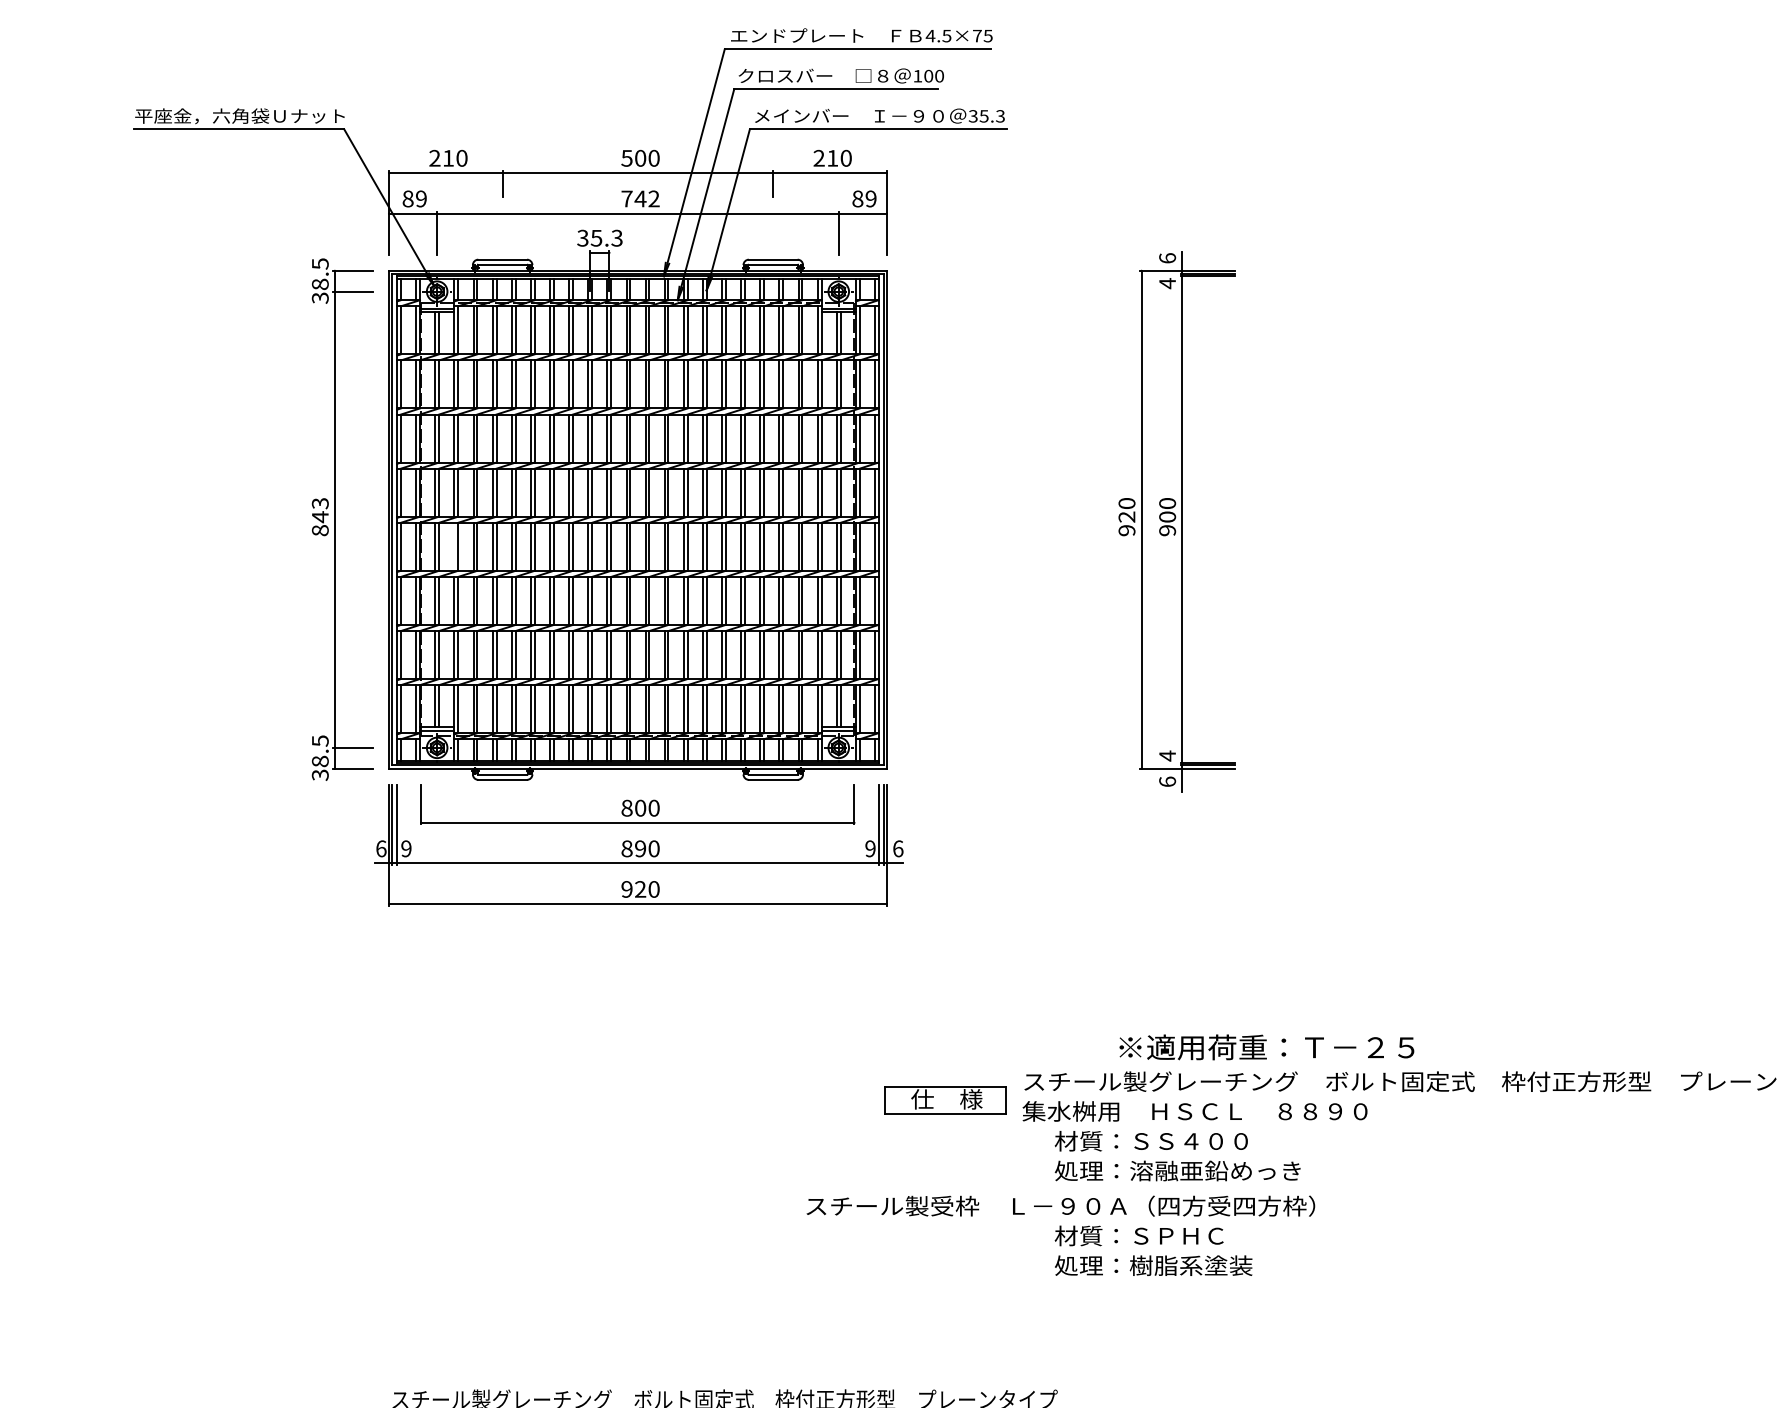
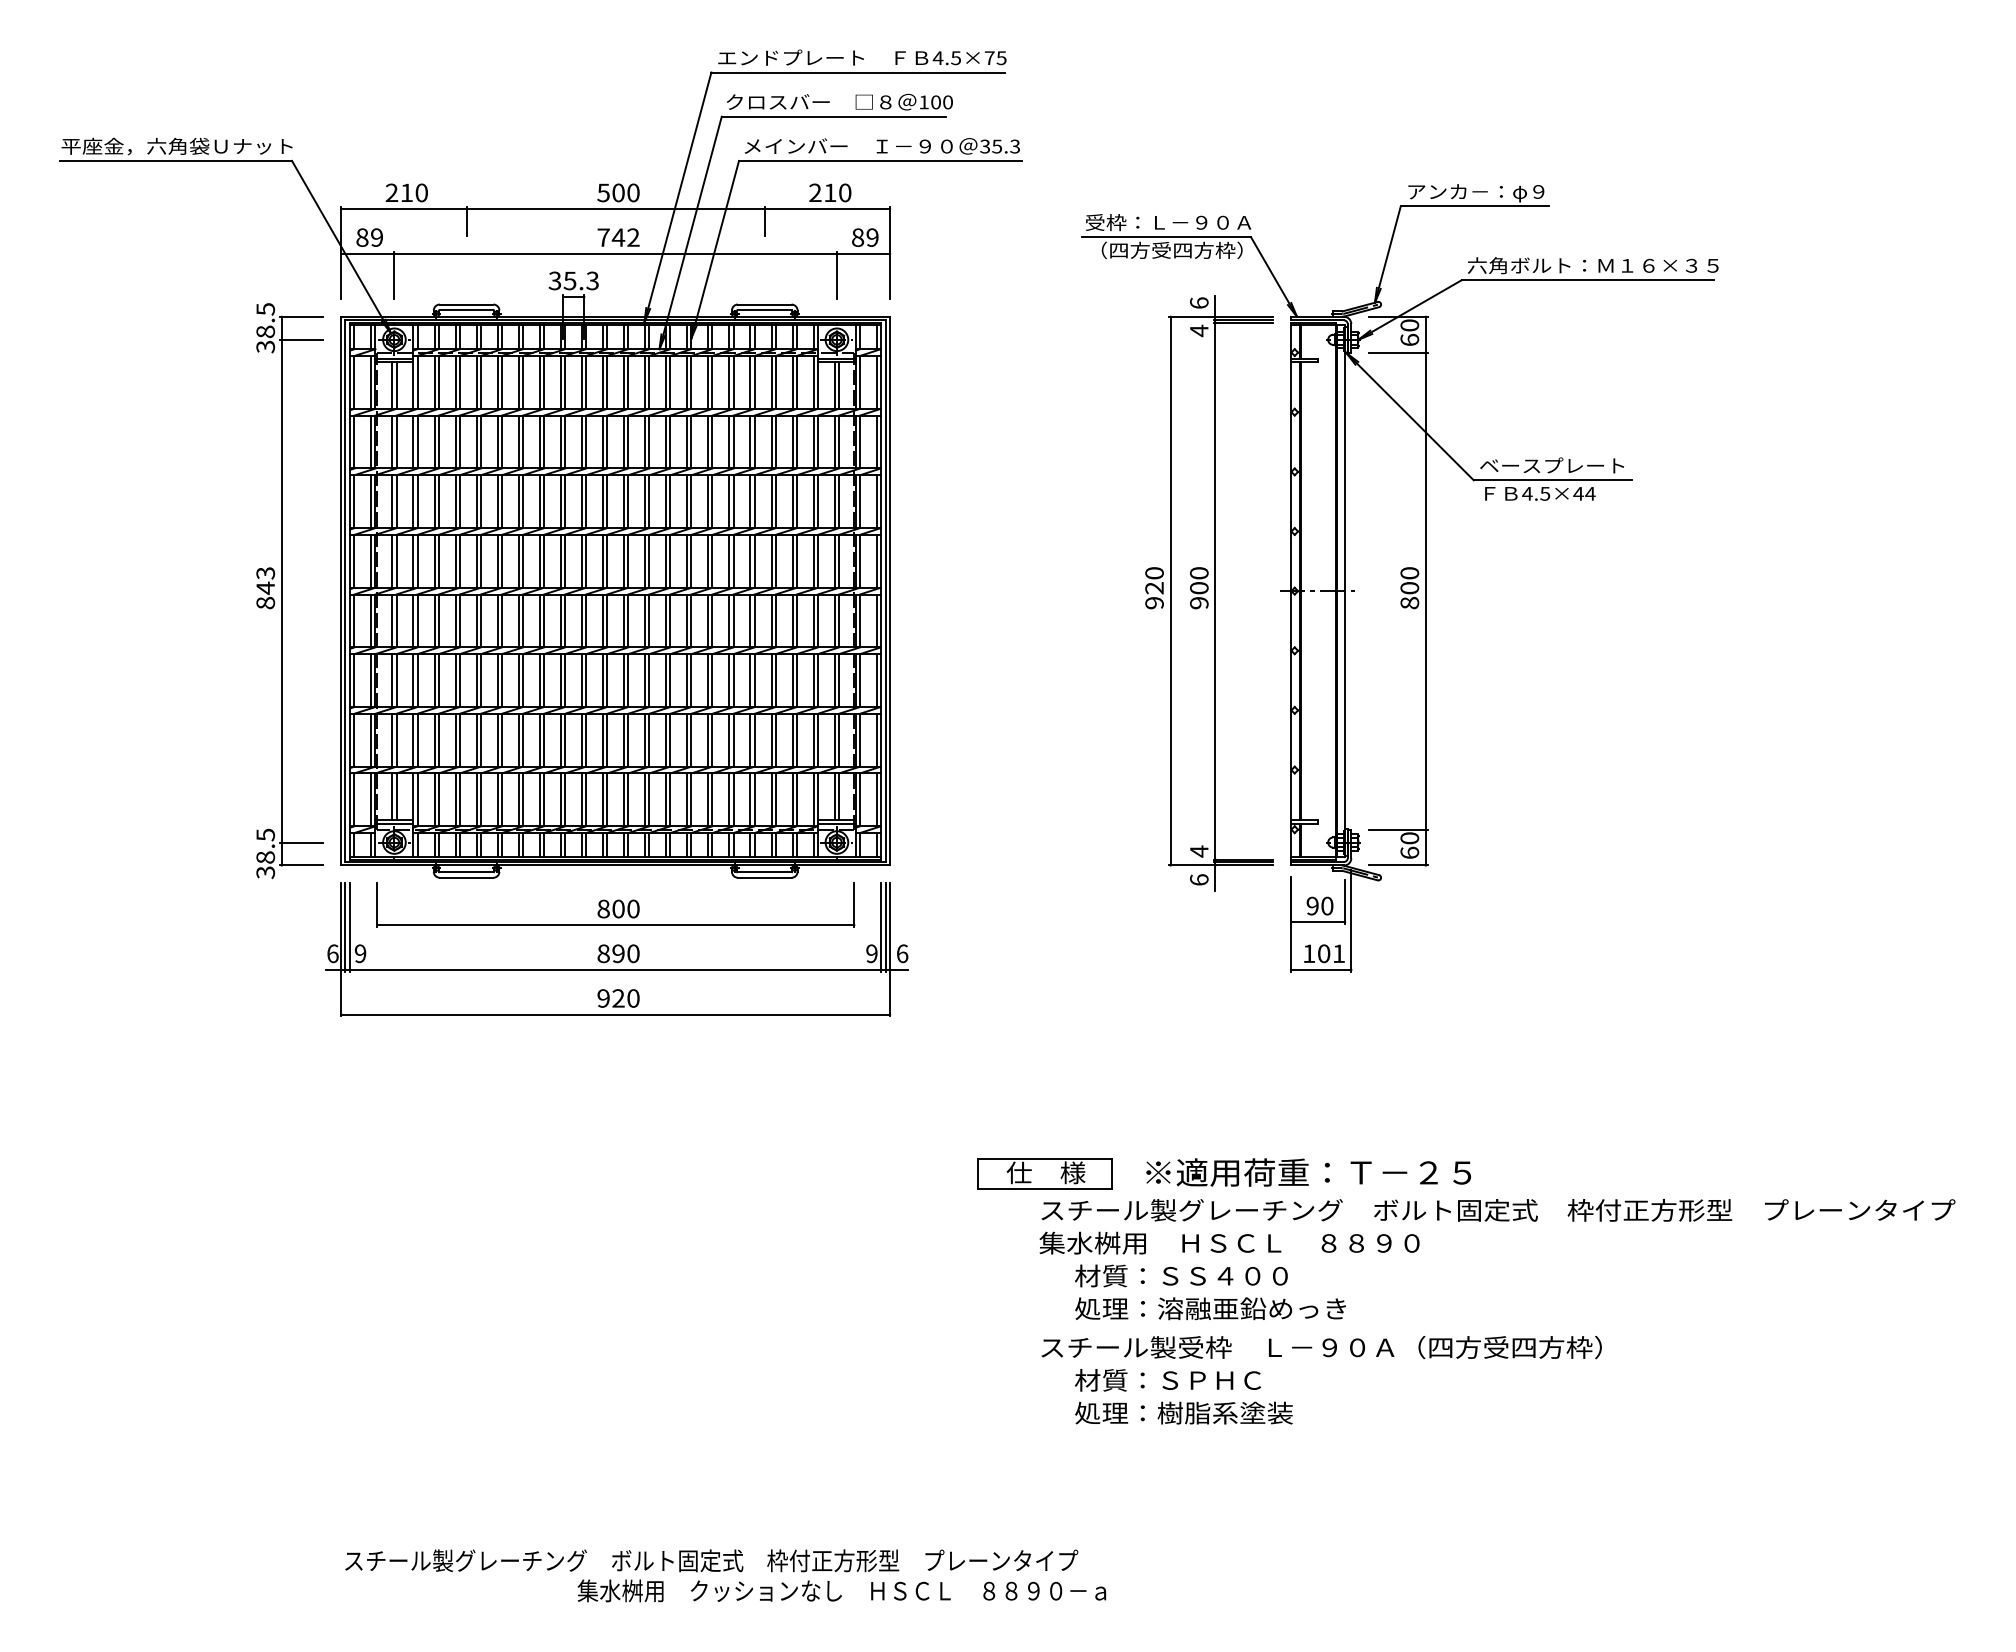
part: (1349, 508) -> (1399, 578), added
line: (454, 546) -> (413, 620), added
part: (945, 1099) -> (1044, 1173), moved
text: (1060, 1206) -> (1321, 1347), moved

